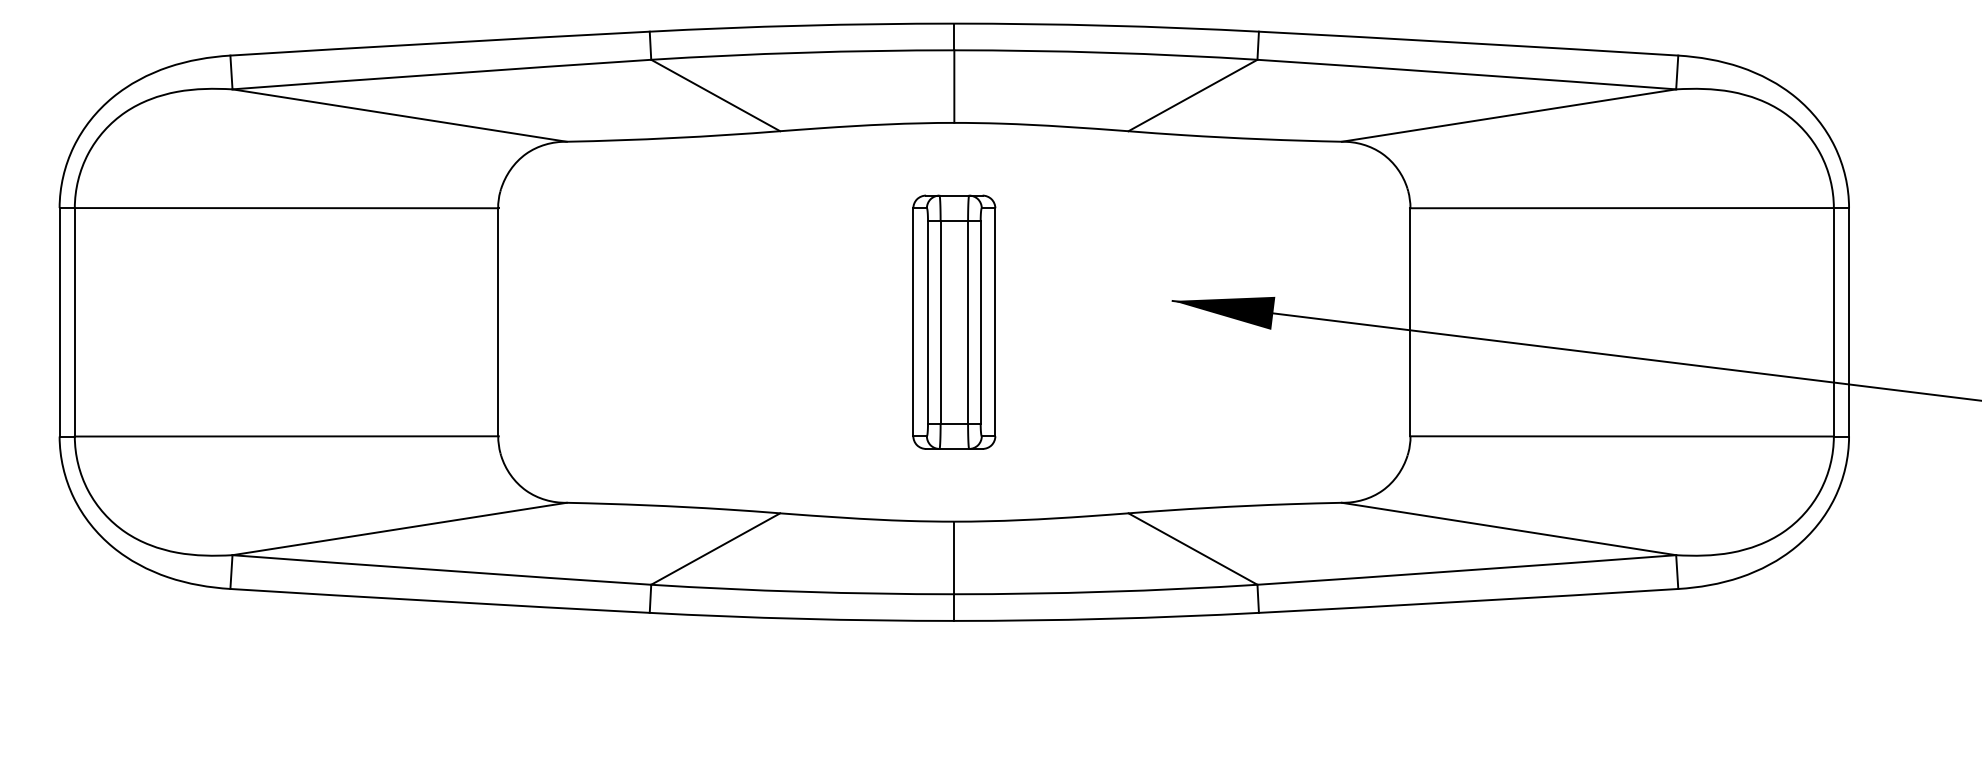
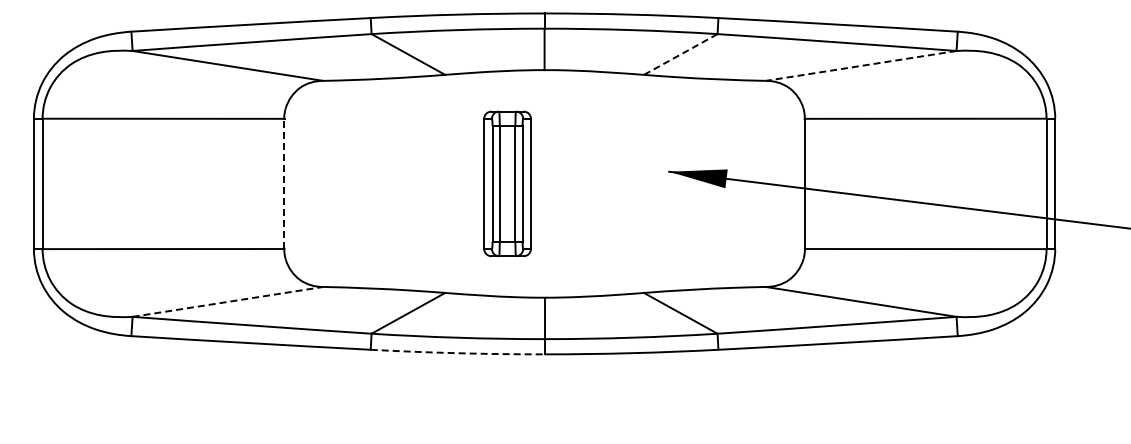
line: (1192, 95) -> (680, 54), solid -> dashed
line: (1509, 114) -> (861, 65), solid -> dashed
line: (498, 321) -> (284, 183), solid -> dashed
part: (954, 321) -> (507, 183), moved
line: (398, 528) -> (227, 301), solid -> dashed
arc: (801, 619) -> (457, 353), solid -> dashed

